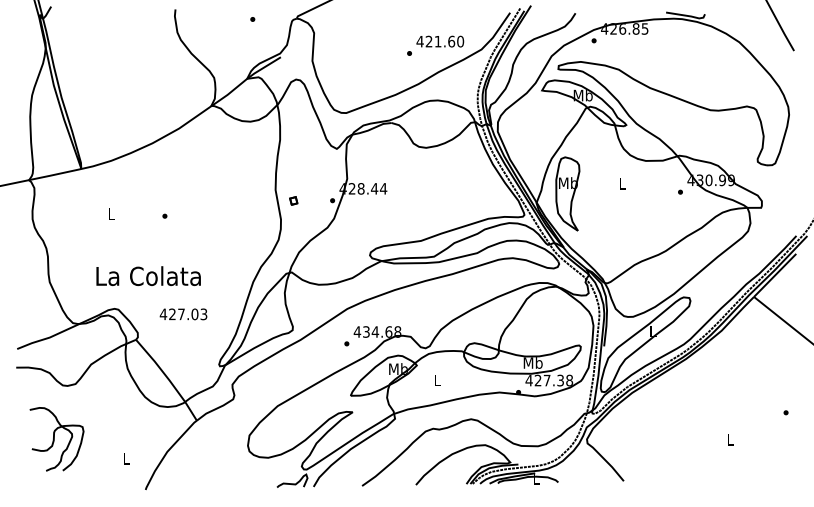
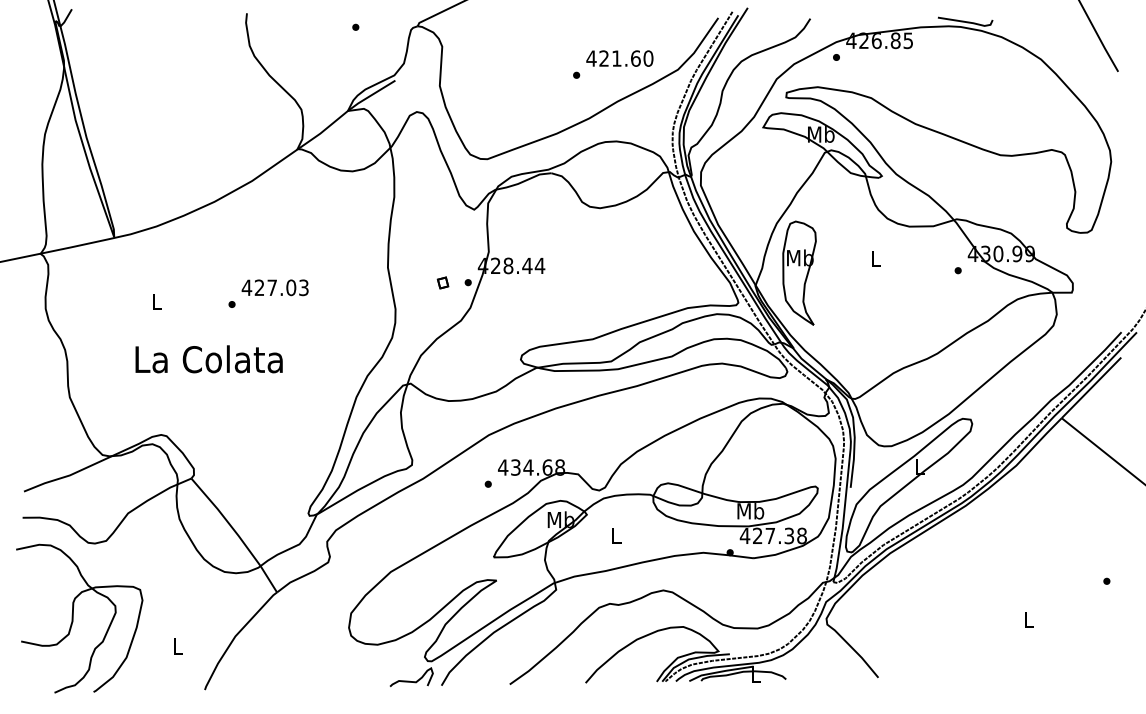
part: (293, 200) -> (442, 282), moved
text: (148, 275) -> (208, 358), moved
text: (183, 314) -> (275, 287), moved
part: (56, 439) -> (79, 618), size x1.67

